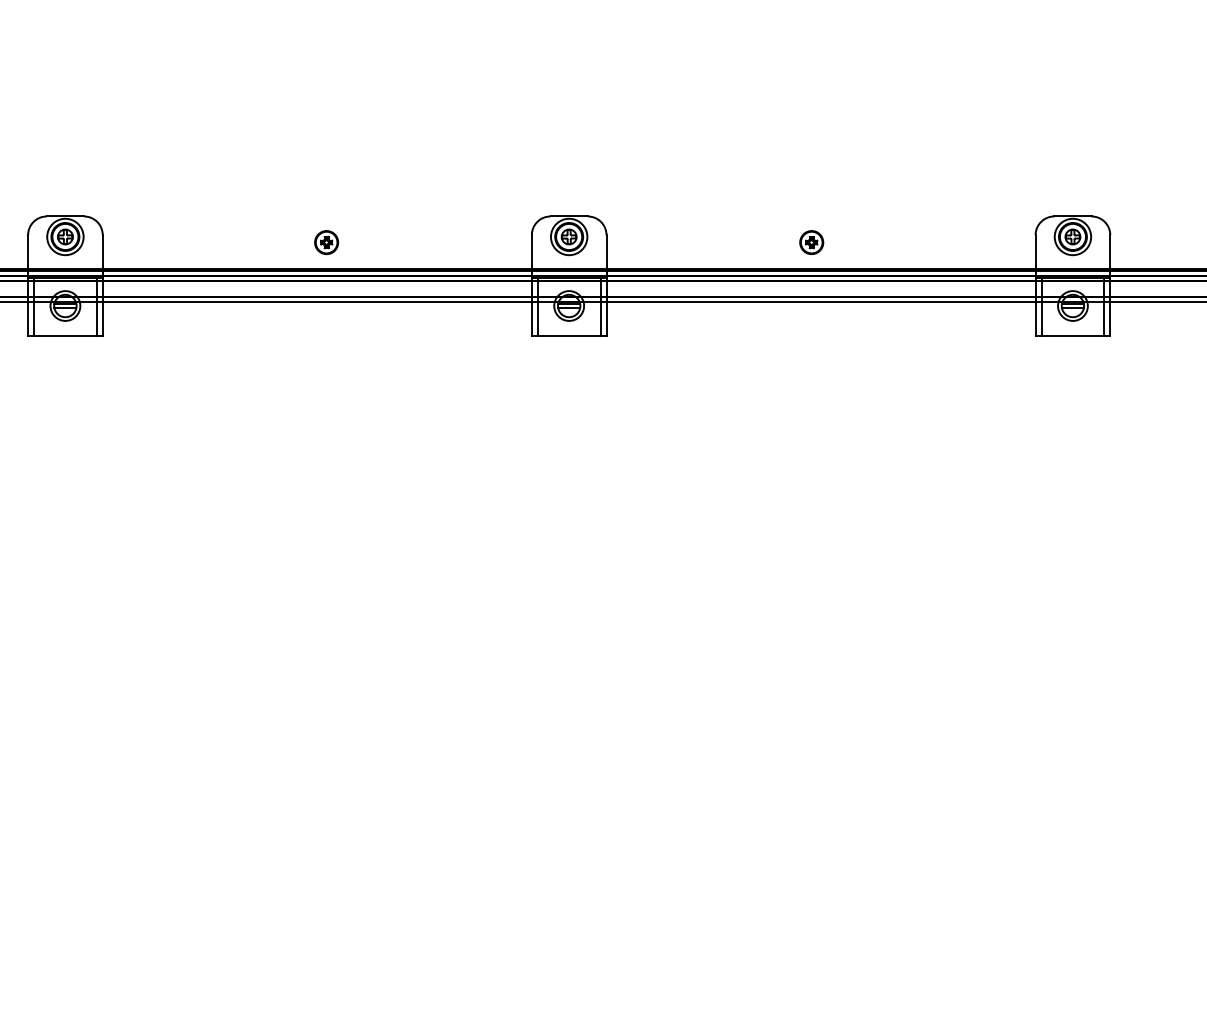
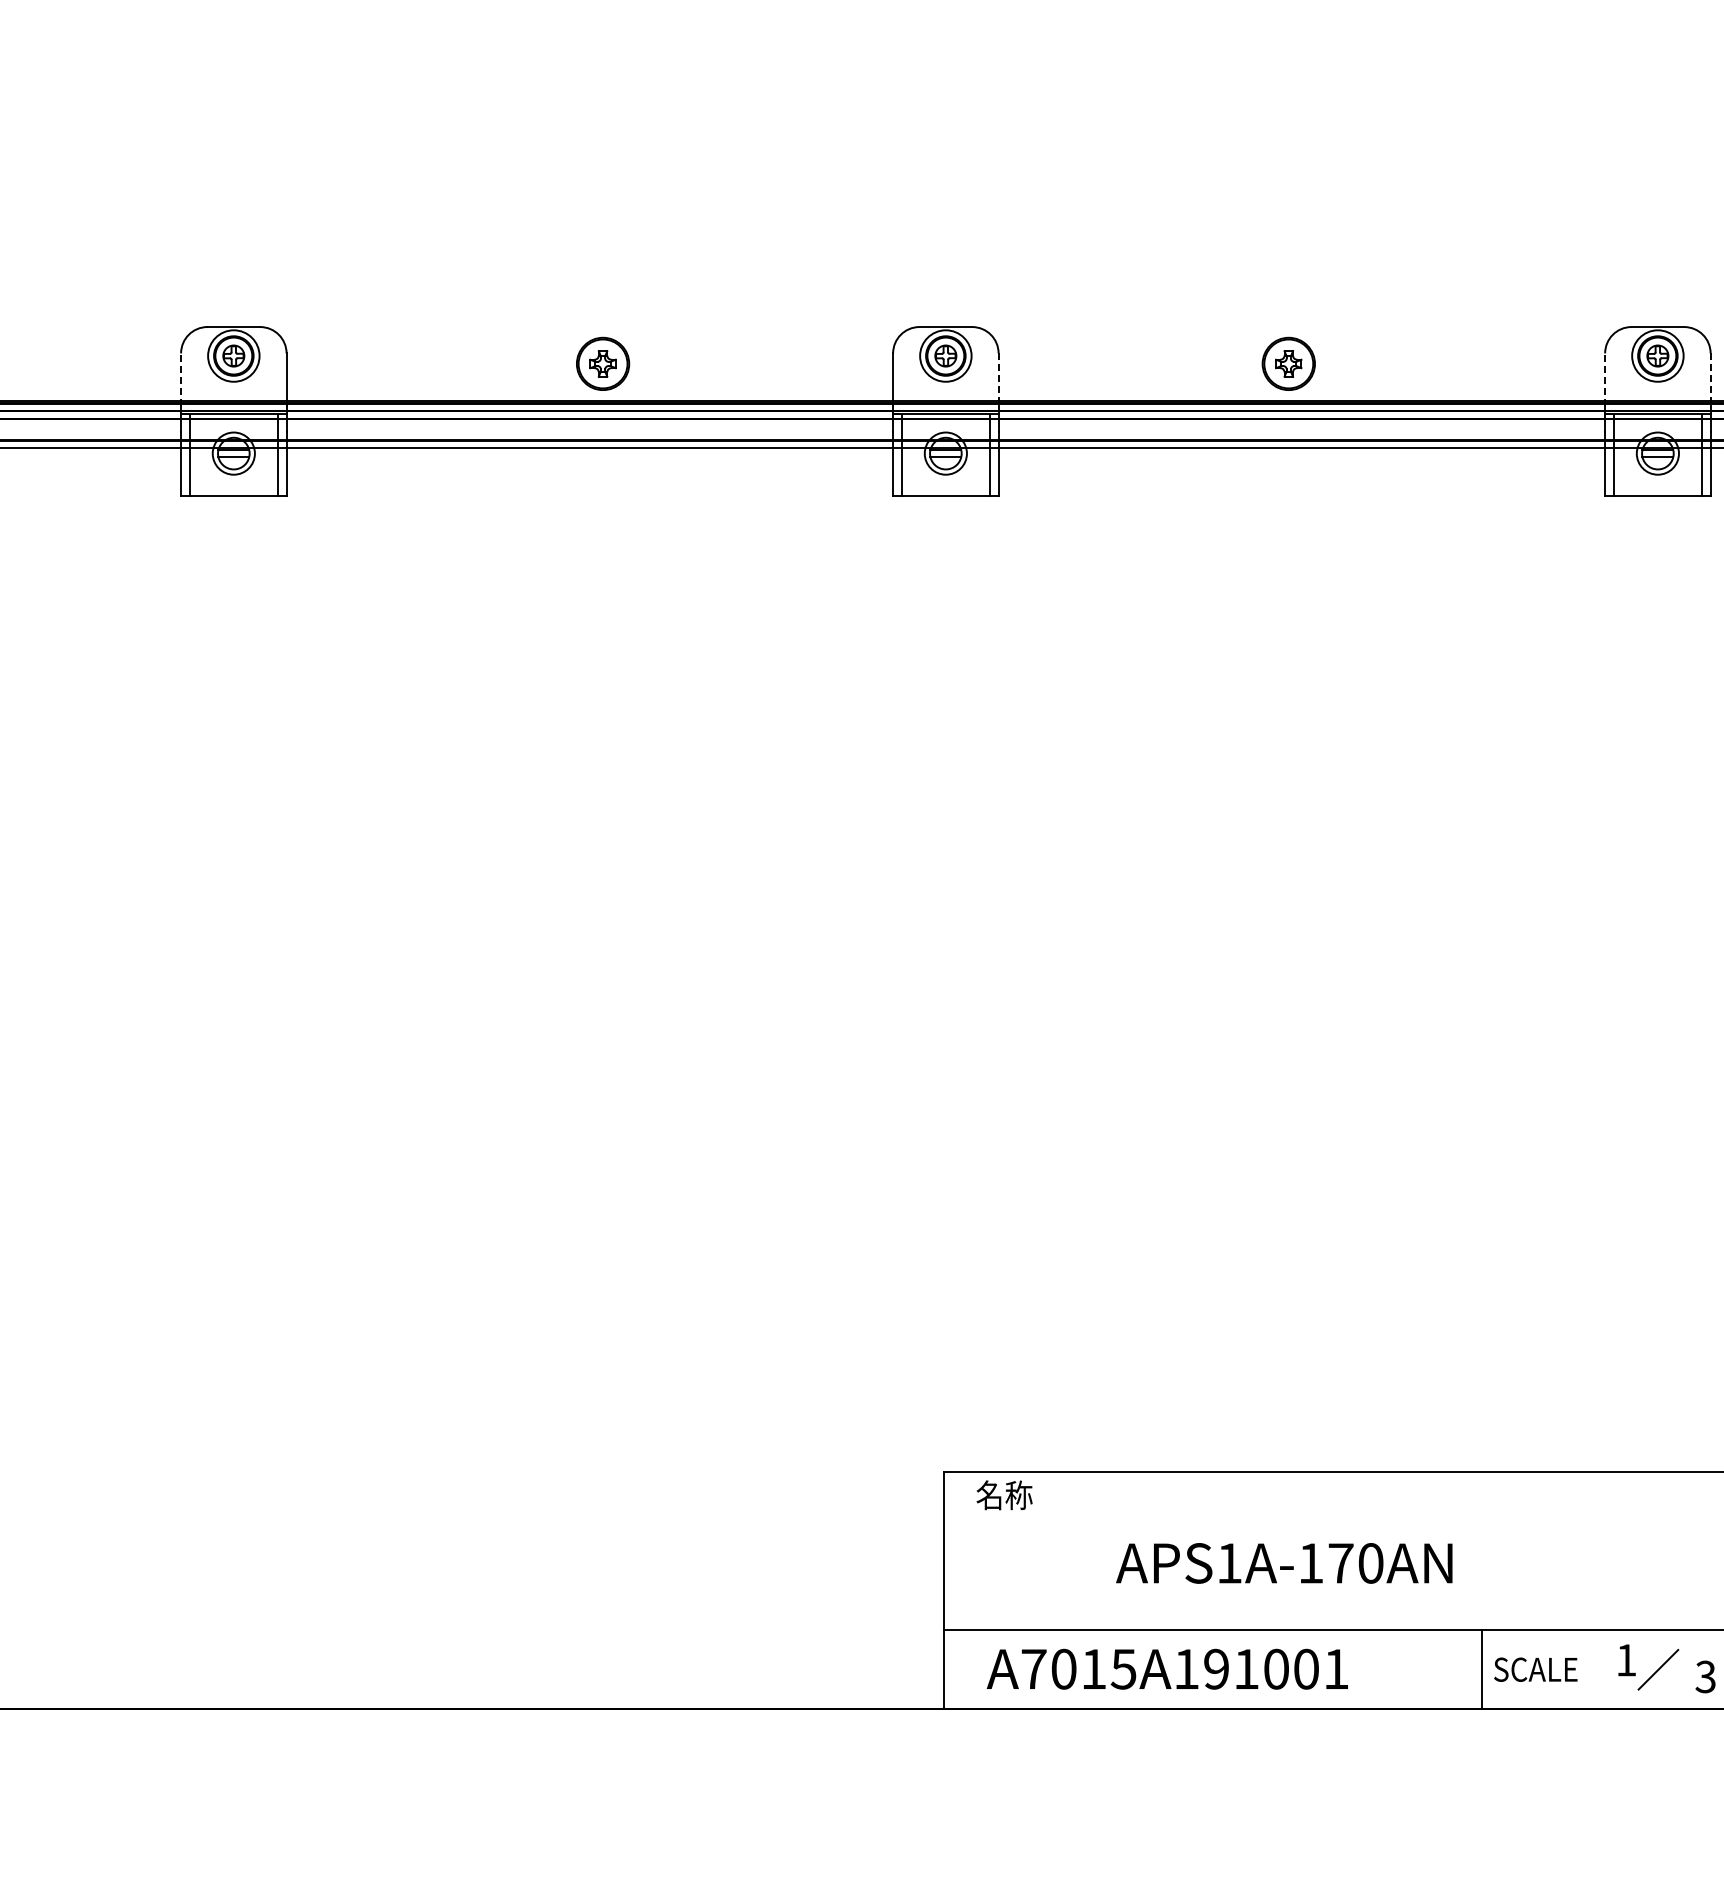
part: (326, 242) -> (602, 363), size x1.6
part: (811, 242) -> (1288, 363), size x1.6
line: (28, 253) -> (181, 379), solid -> dashed
line: (1035, 253) -> (1605, 379), solid -> dashed
line: (606, 254) -> (998, 380), solid -> dashed
line: (1110, 254) -> (1710, 380), solid -> dashed

